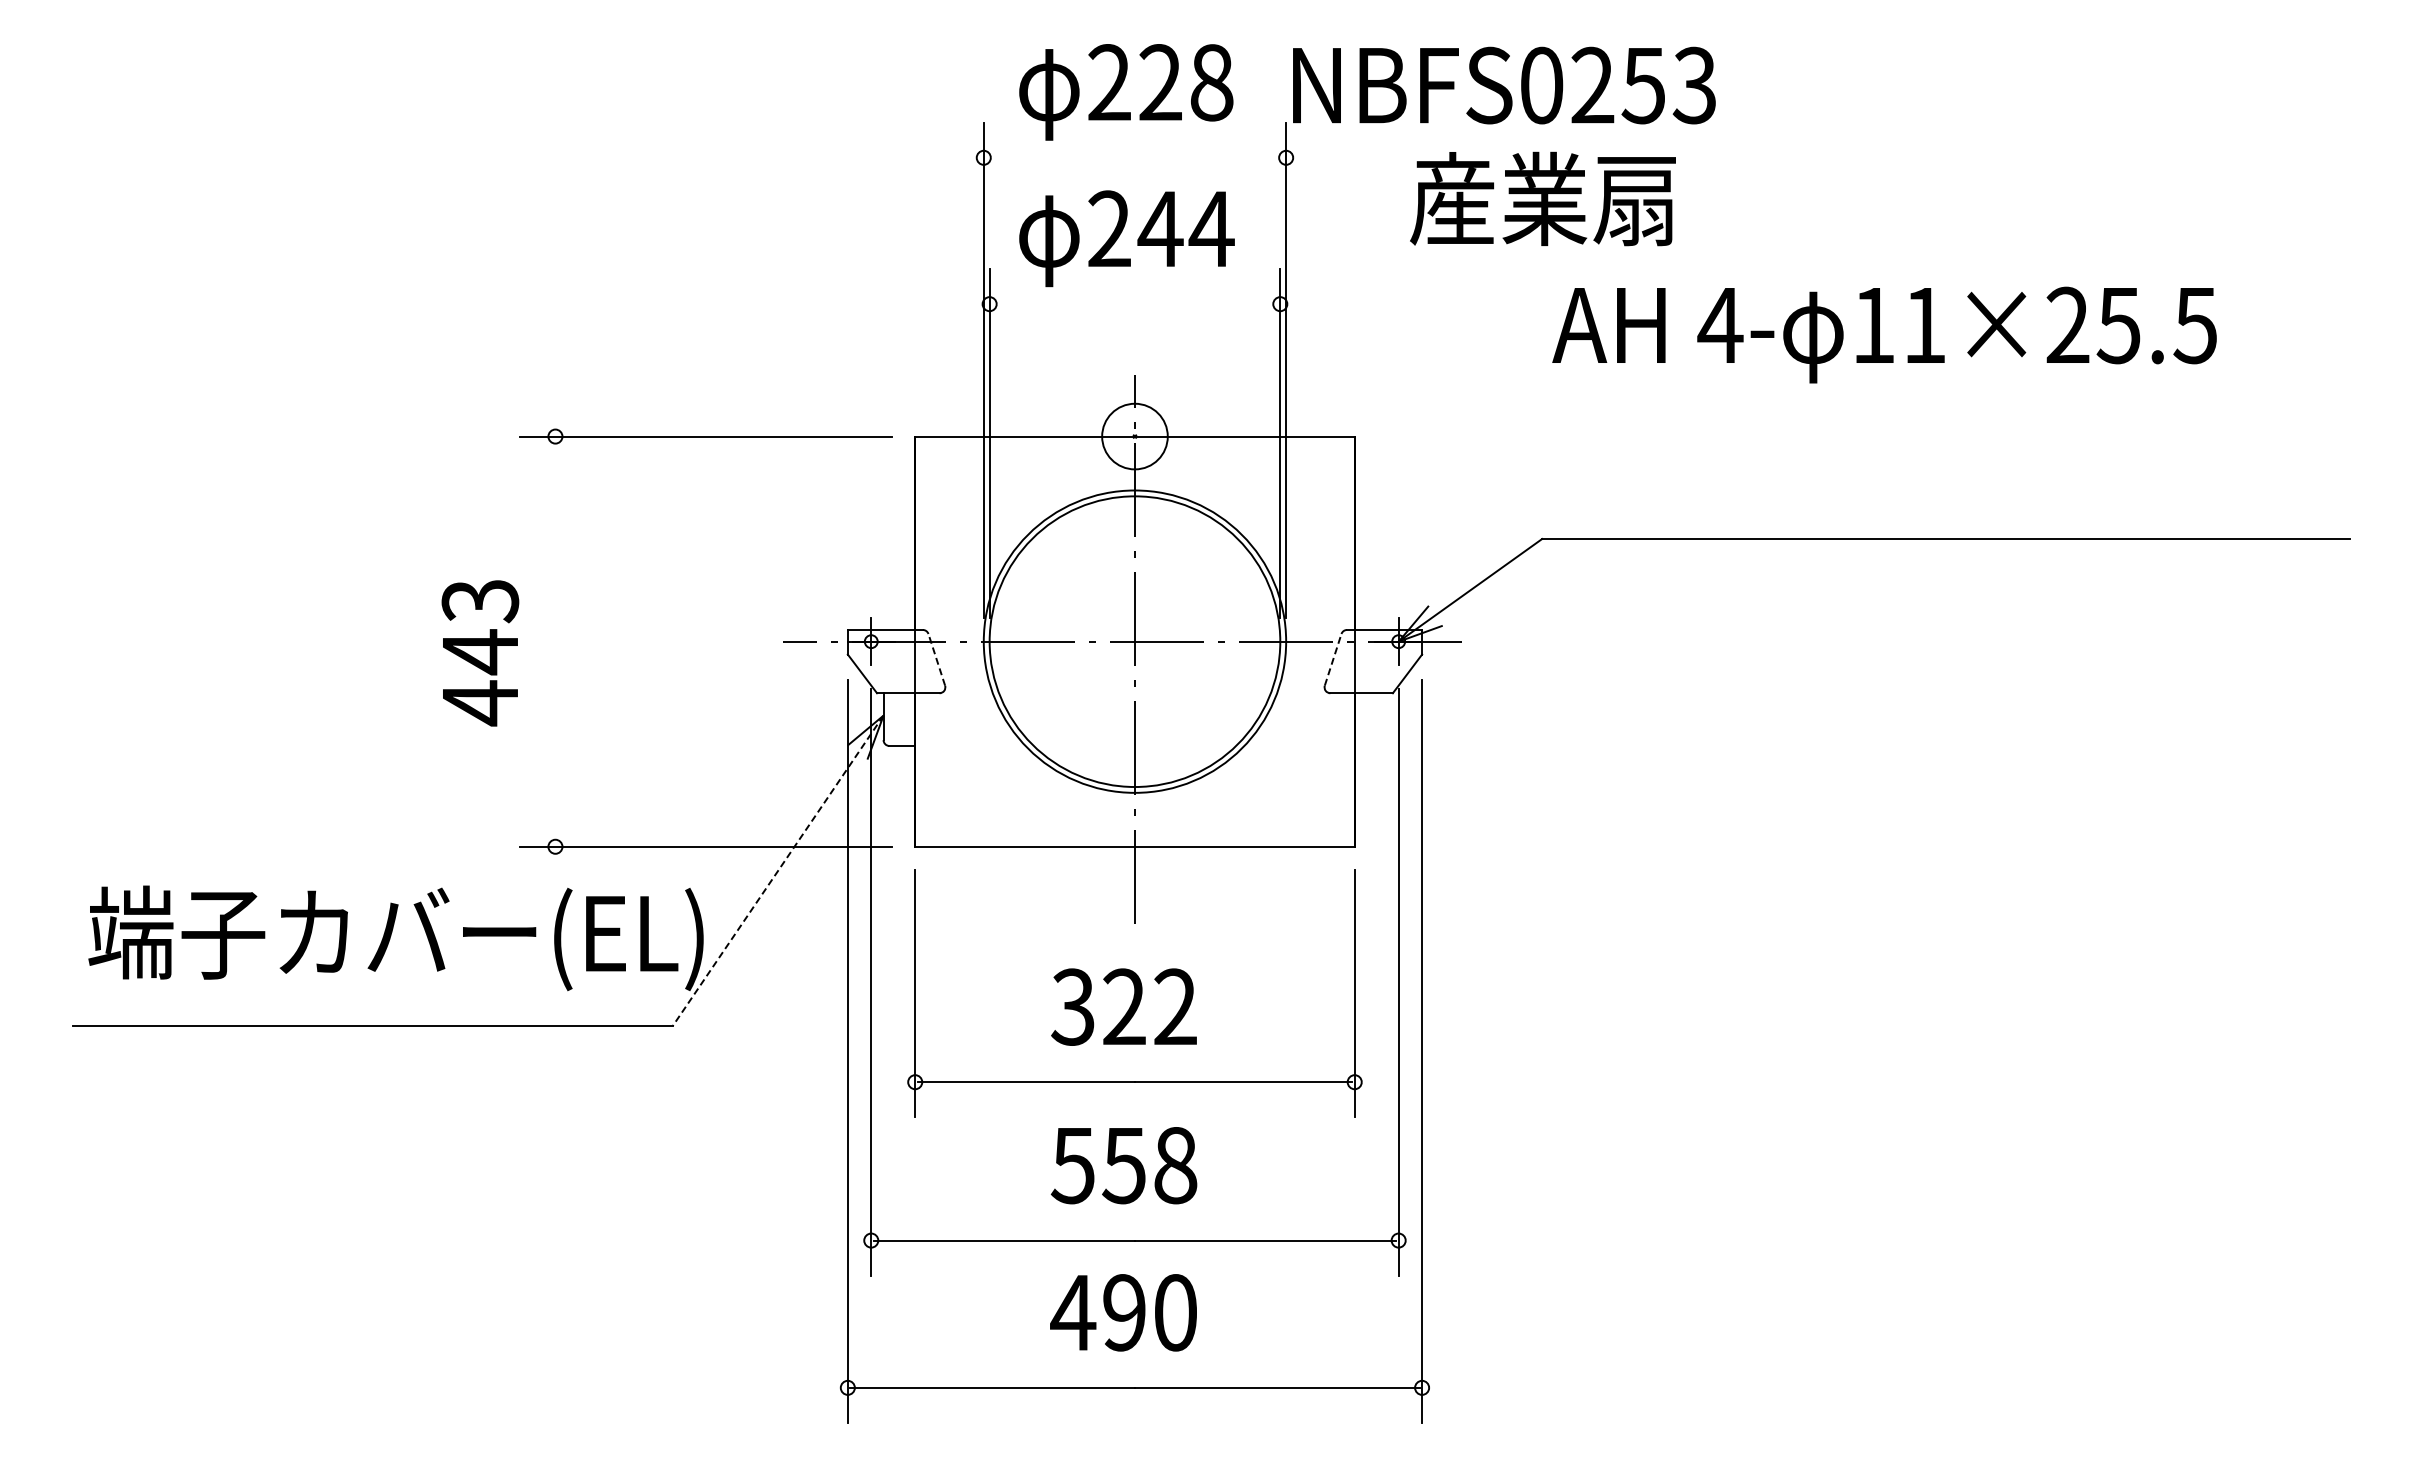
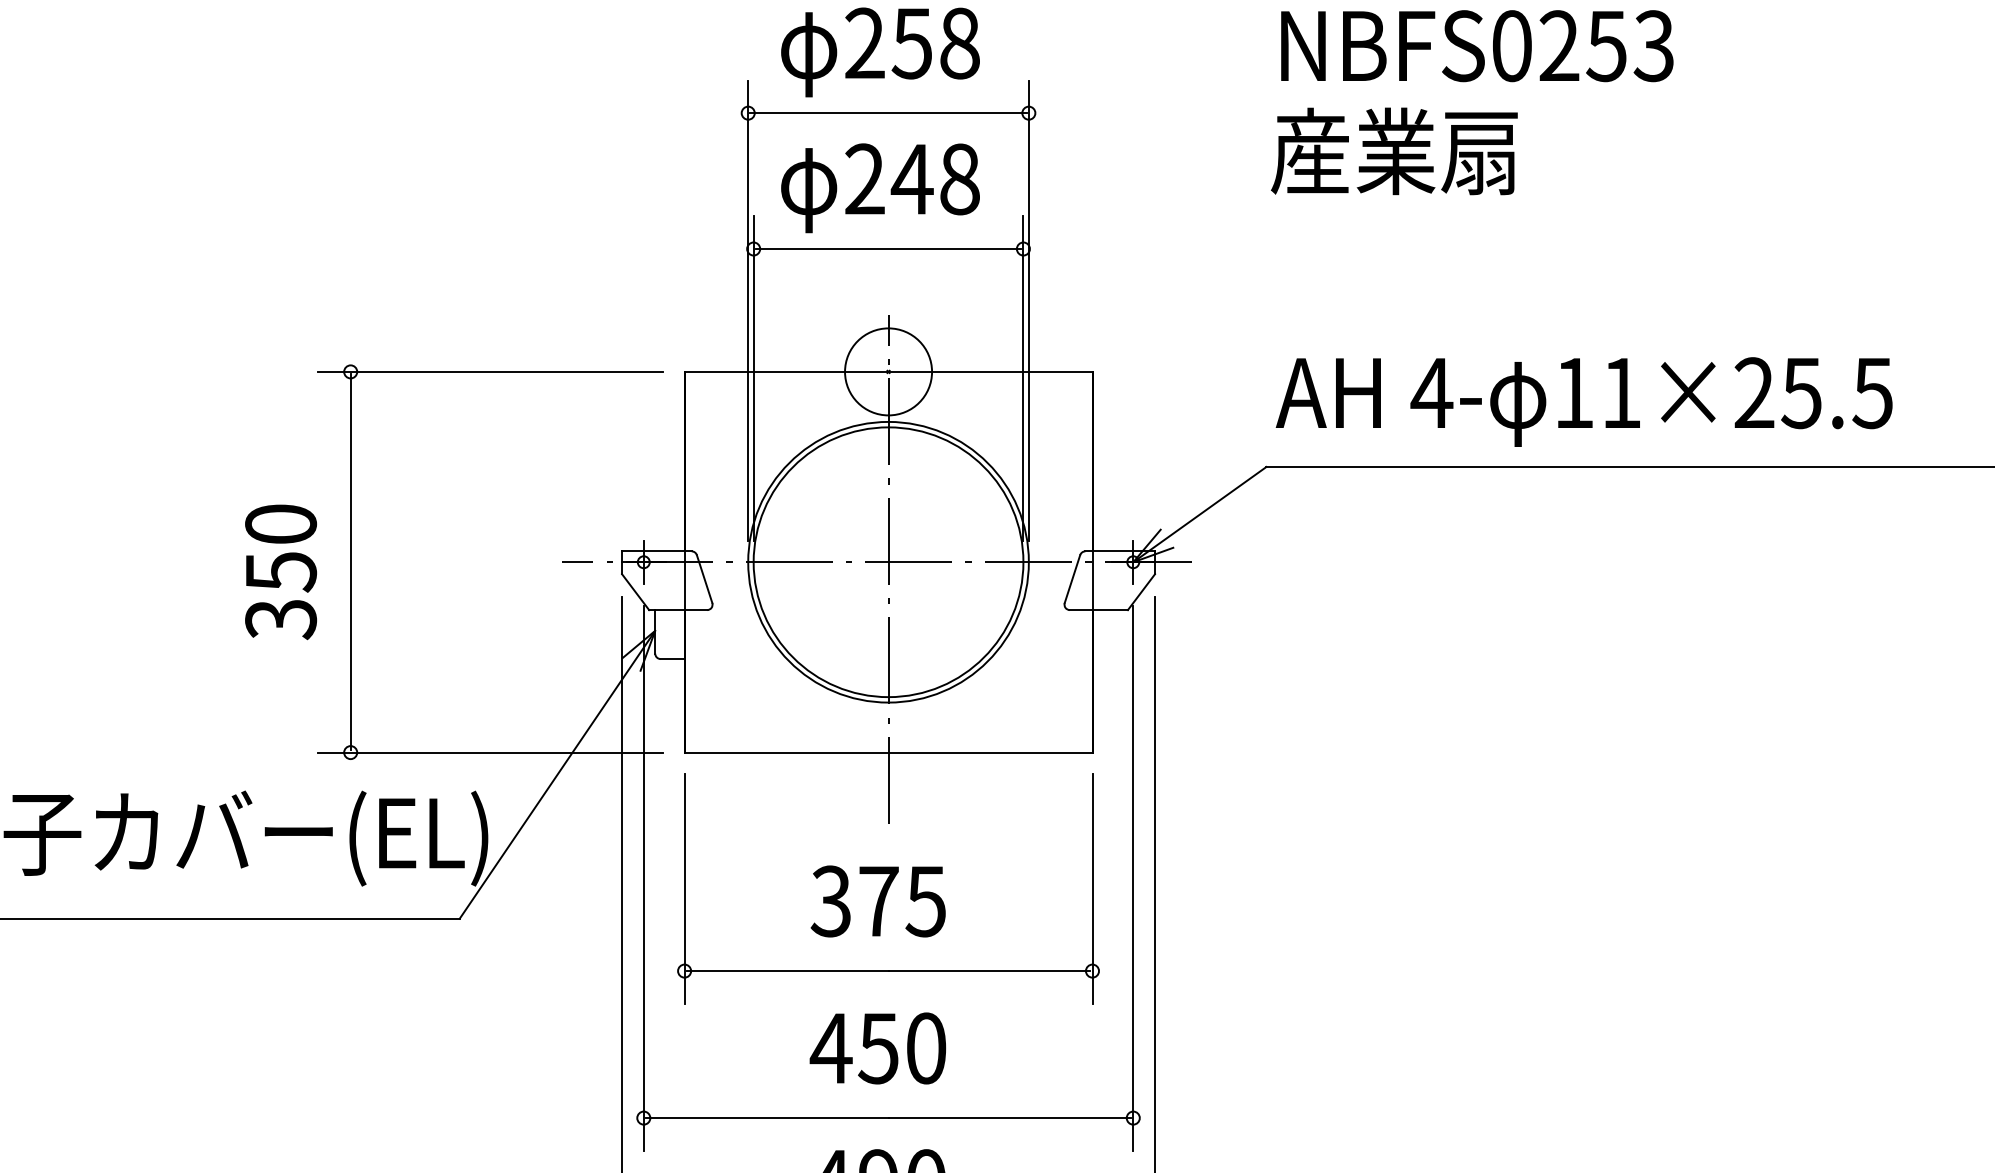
text: (1159, 82) -> (911, 43), 228 -> 258
text: (1504, 85) -> (1477, 46), moved
line: (1134, 157) -> (888, 112), added
text: (1542, 198) -> (1393, 150), moved
text: (1211, 228) -> (959, 178), 244 -> 248
line: (1134, 304) -> (888, 249), added
text: (1884, 334) -> (1584, 401), moved
circle: (1134, 436) -> (888, 371), size x1.43
line: (555, 641) -> (350, 562), added
text: (480, 652) -> (281, 572), 443 -> 350
line: (936, 659) -> (704, 578), dashed -> solid
line: (1333, 659) -> (1072, 578), dashed -> solid
line: (777, 871) -> (556, 775), dashed -> solid
text: (1149, 1006) -> (902, 900), 322 -> 375
text: (1123, 1165) -> (877, 1048), 558 -> 450

